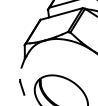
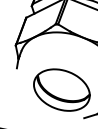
line: (22, 87) -> (21, 87), removed

